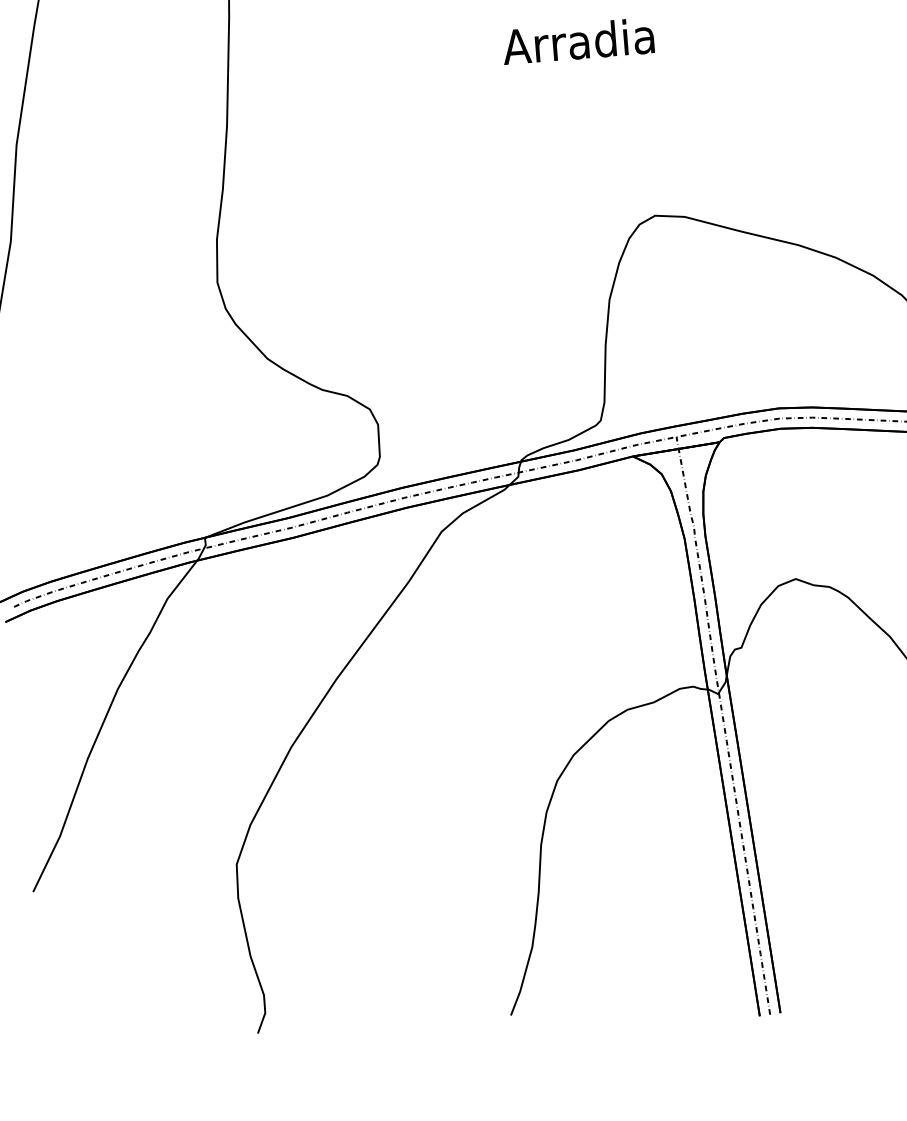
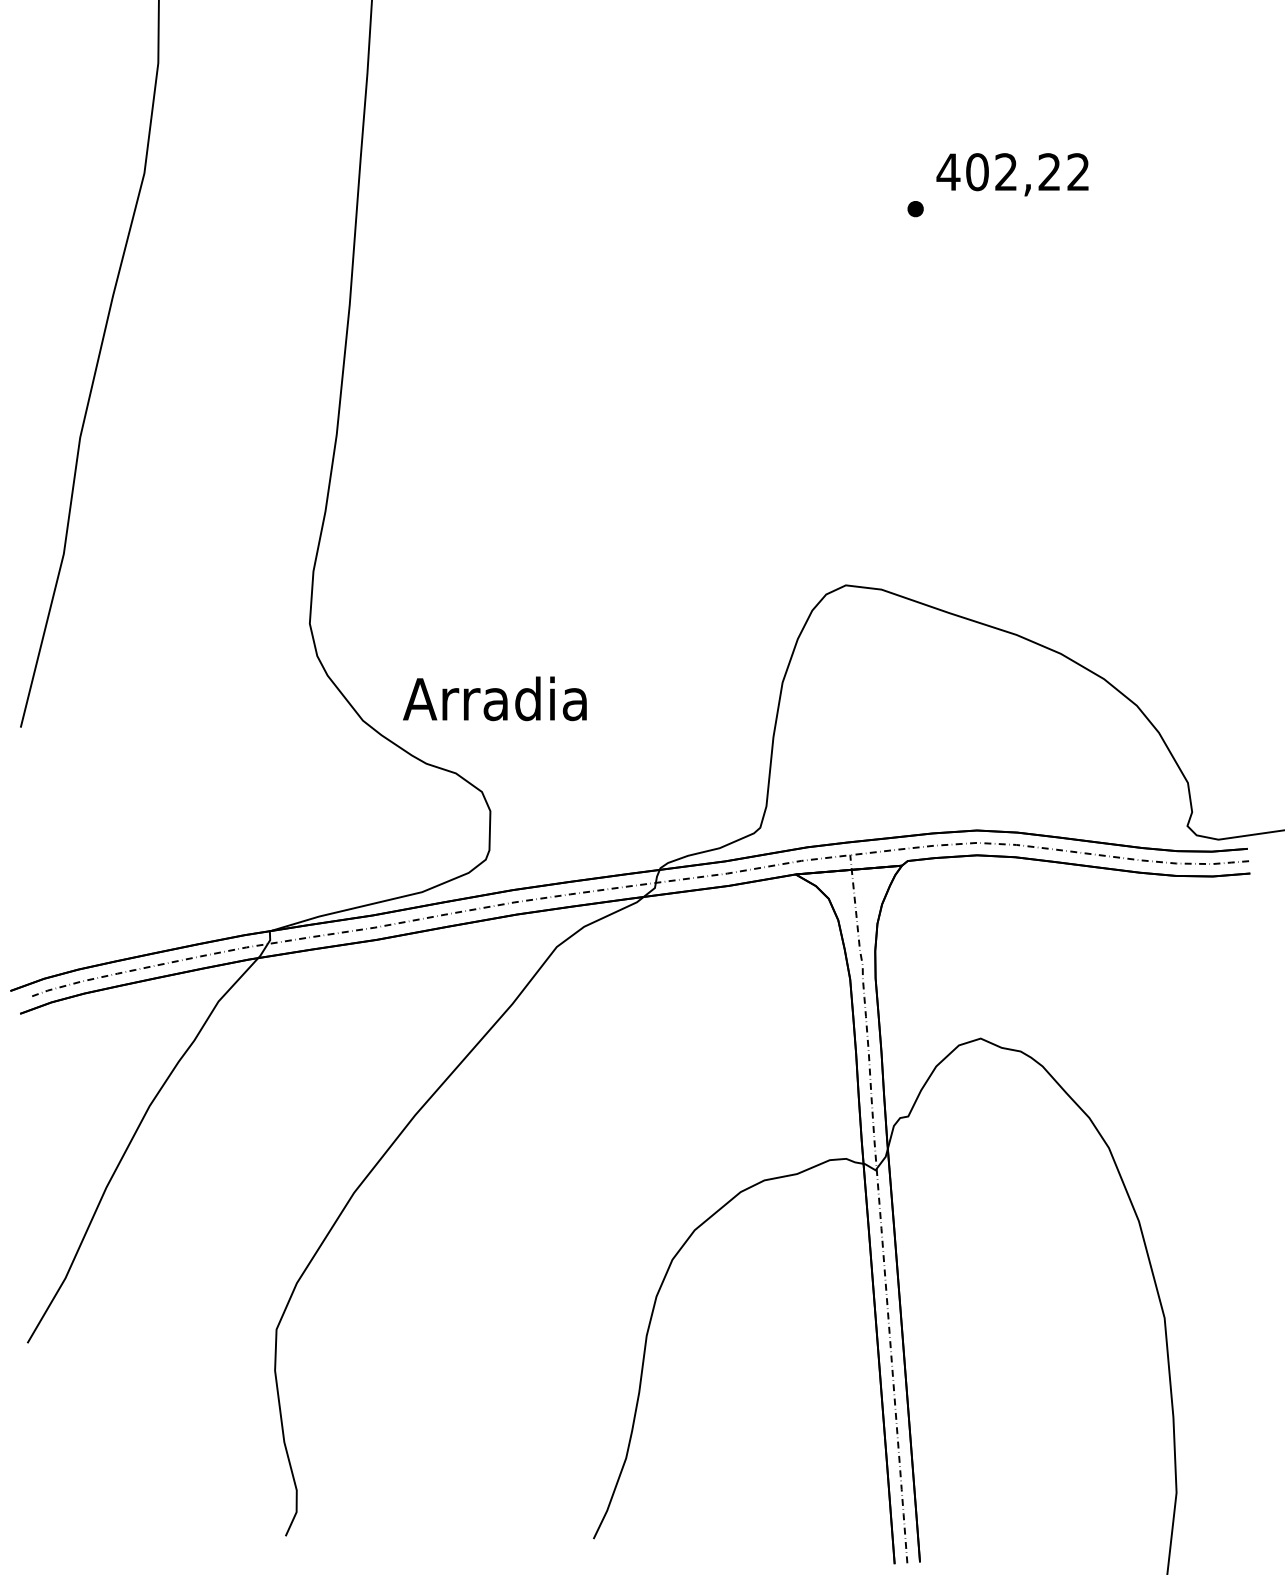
text: (577, 41) -> (494, 698), moved

